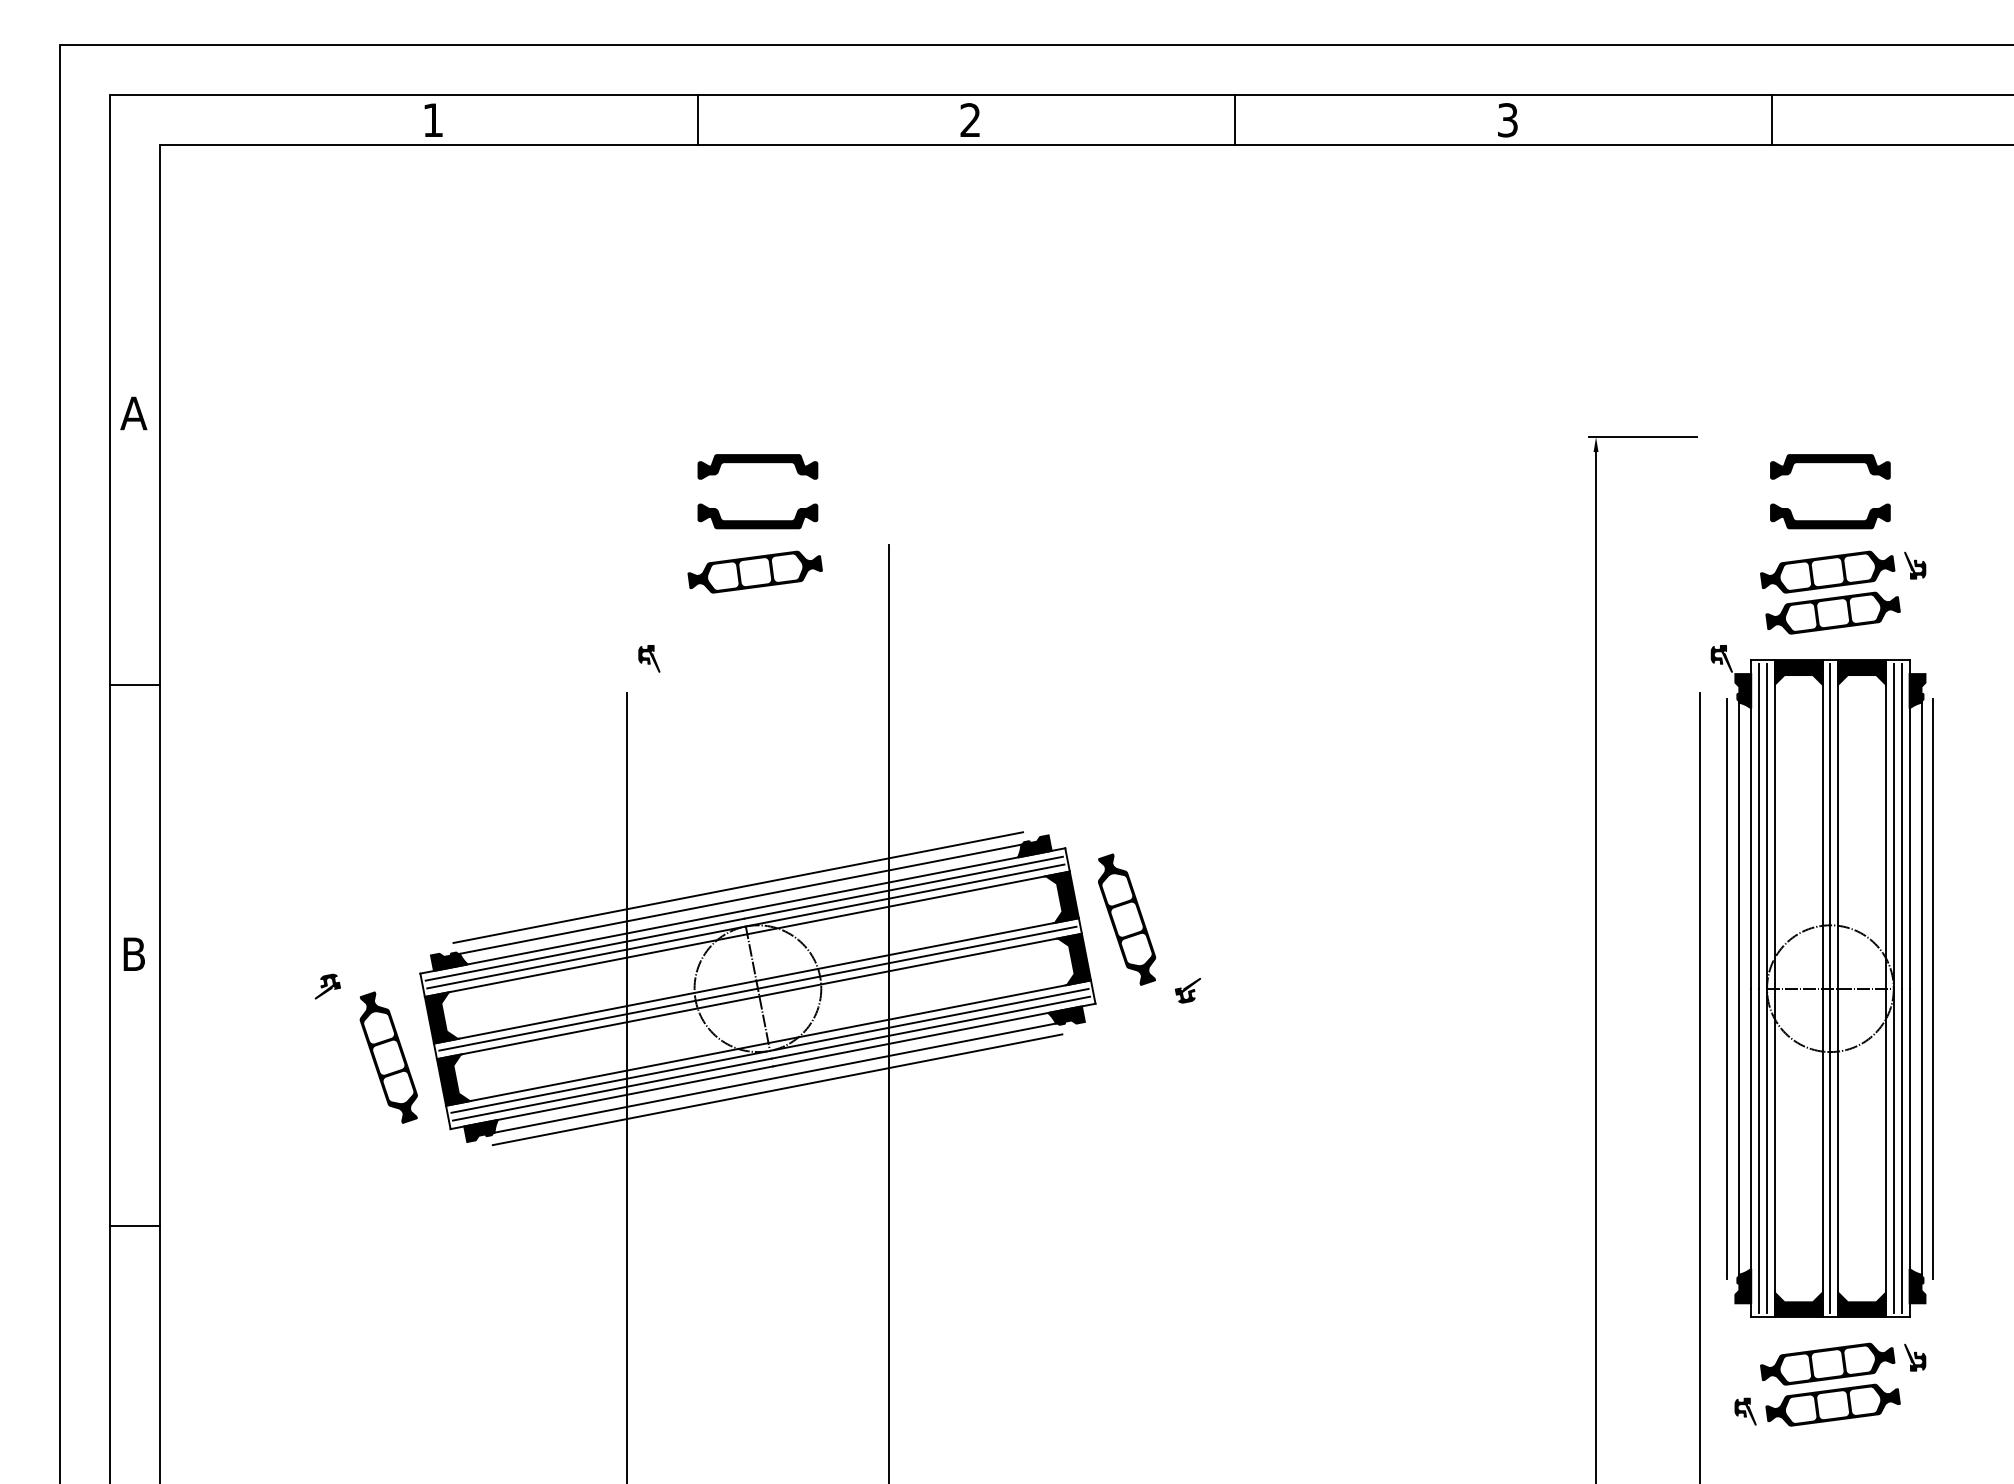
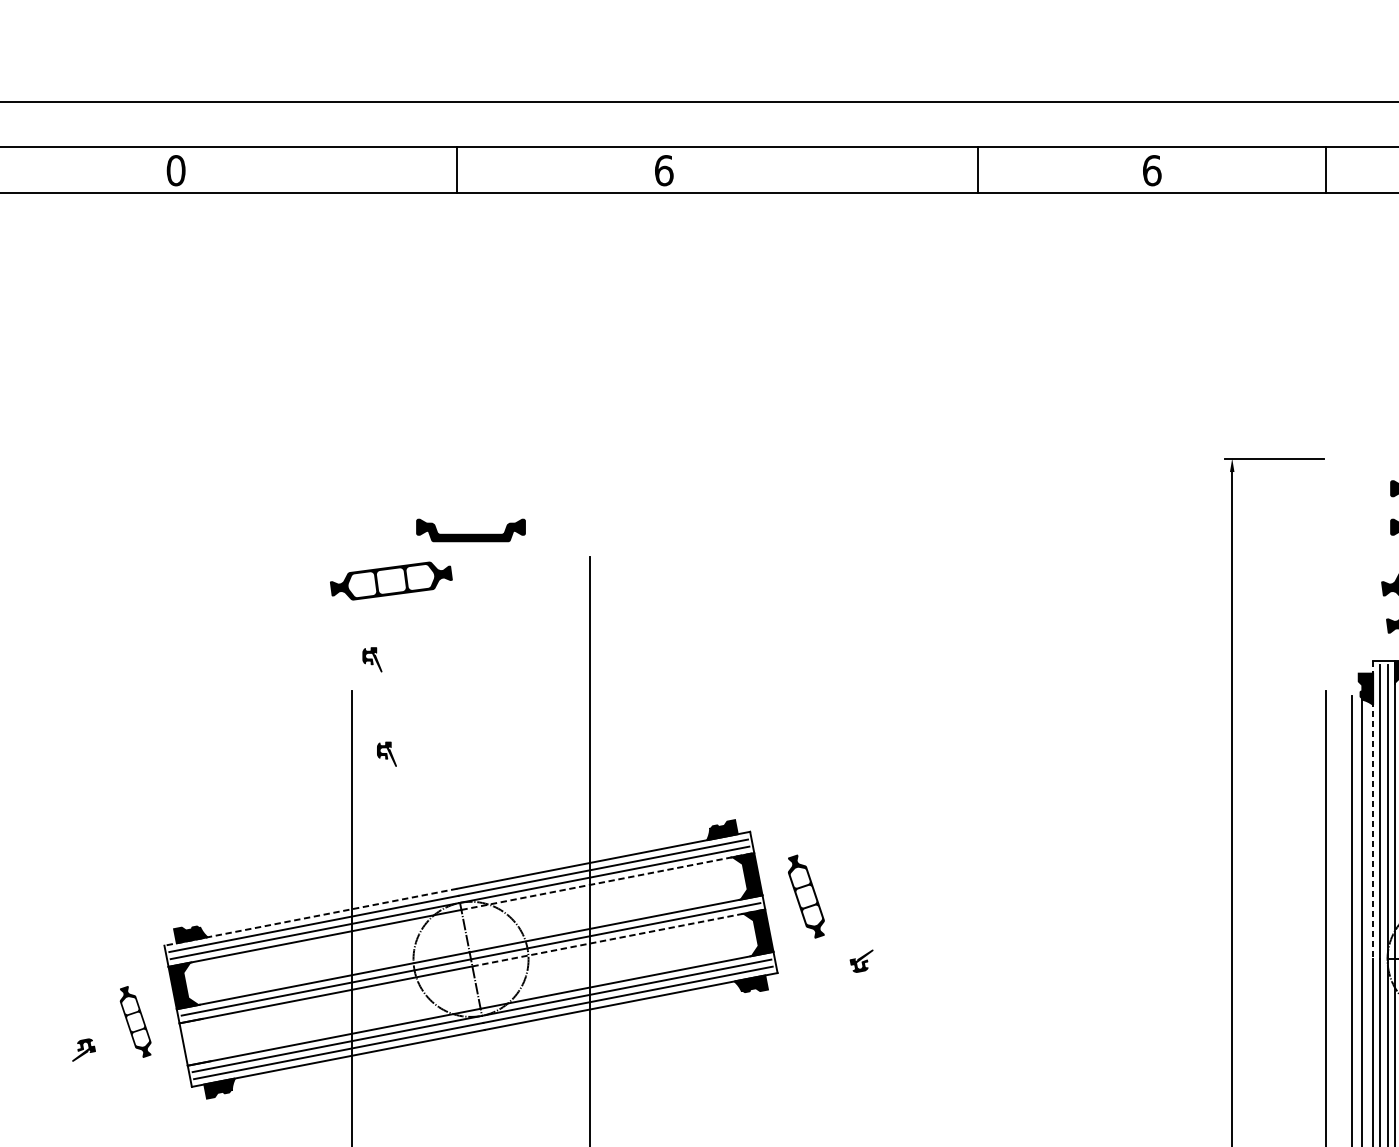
line: (697, 119) -> (457, 169), moved
line: (1235, 119) -> (978, 169), moved
line: (1772, 119) -> (1326, 169), moved
text: (433, 120) -> (176, 170), 1 -> 0
text: (970, 120) -> (664, 170), 2 -> 6
text: (1507, 120) -> (1151, 170), 3 -> 6
part: (757, 466) -> (470, 485), removed
part: (754, 571) -> (390, 580), moved
fill: (1721, 658) -> (1346, 659), removed
part: (665, 762) -> (387, 753), added
line: (1751, 824) -> (1373, 810), solid -> dashed
line: (738, 887) -> (453, 867), removed
line: (740, 899) -> (455, 878), removed
line: (909, 902) -> (608, 881), solid -> dashed
part: (1127, 919) -> (806, 896), size x0.7
line: (581, 942) -> (310, 917), solid -> dashed
line: (921, 965) -> (619, 938), solid -> dashed
part: (327, 986) -> (83, 1050), moved
part: (388, 1057) -> (135, 1021), size x0.6
line: (774, 1077) -> (486, 1040), removed
fill: (453, 1079) -> (194, 1041), removed
line: (777, 1089) -> (488, 1050), removed

